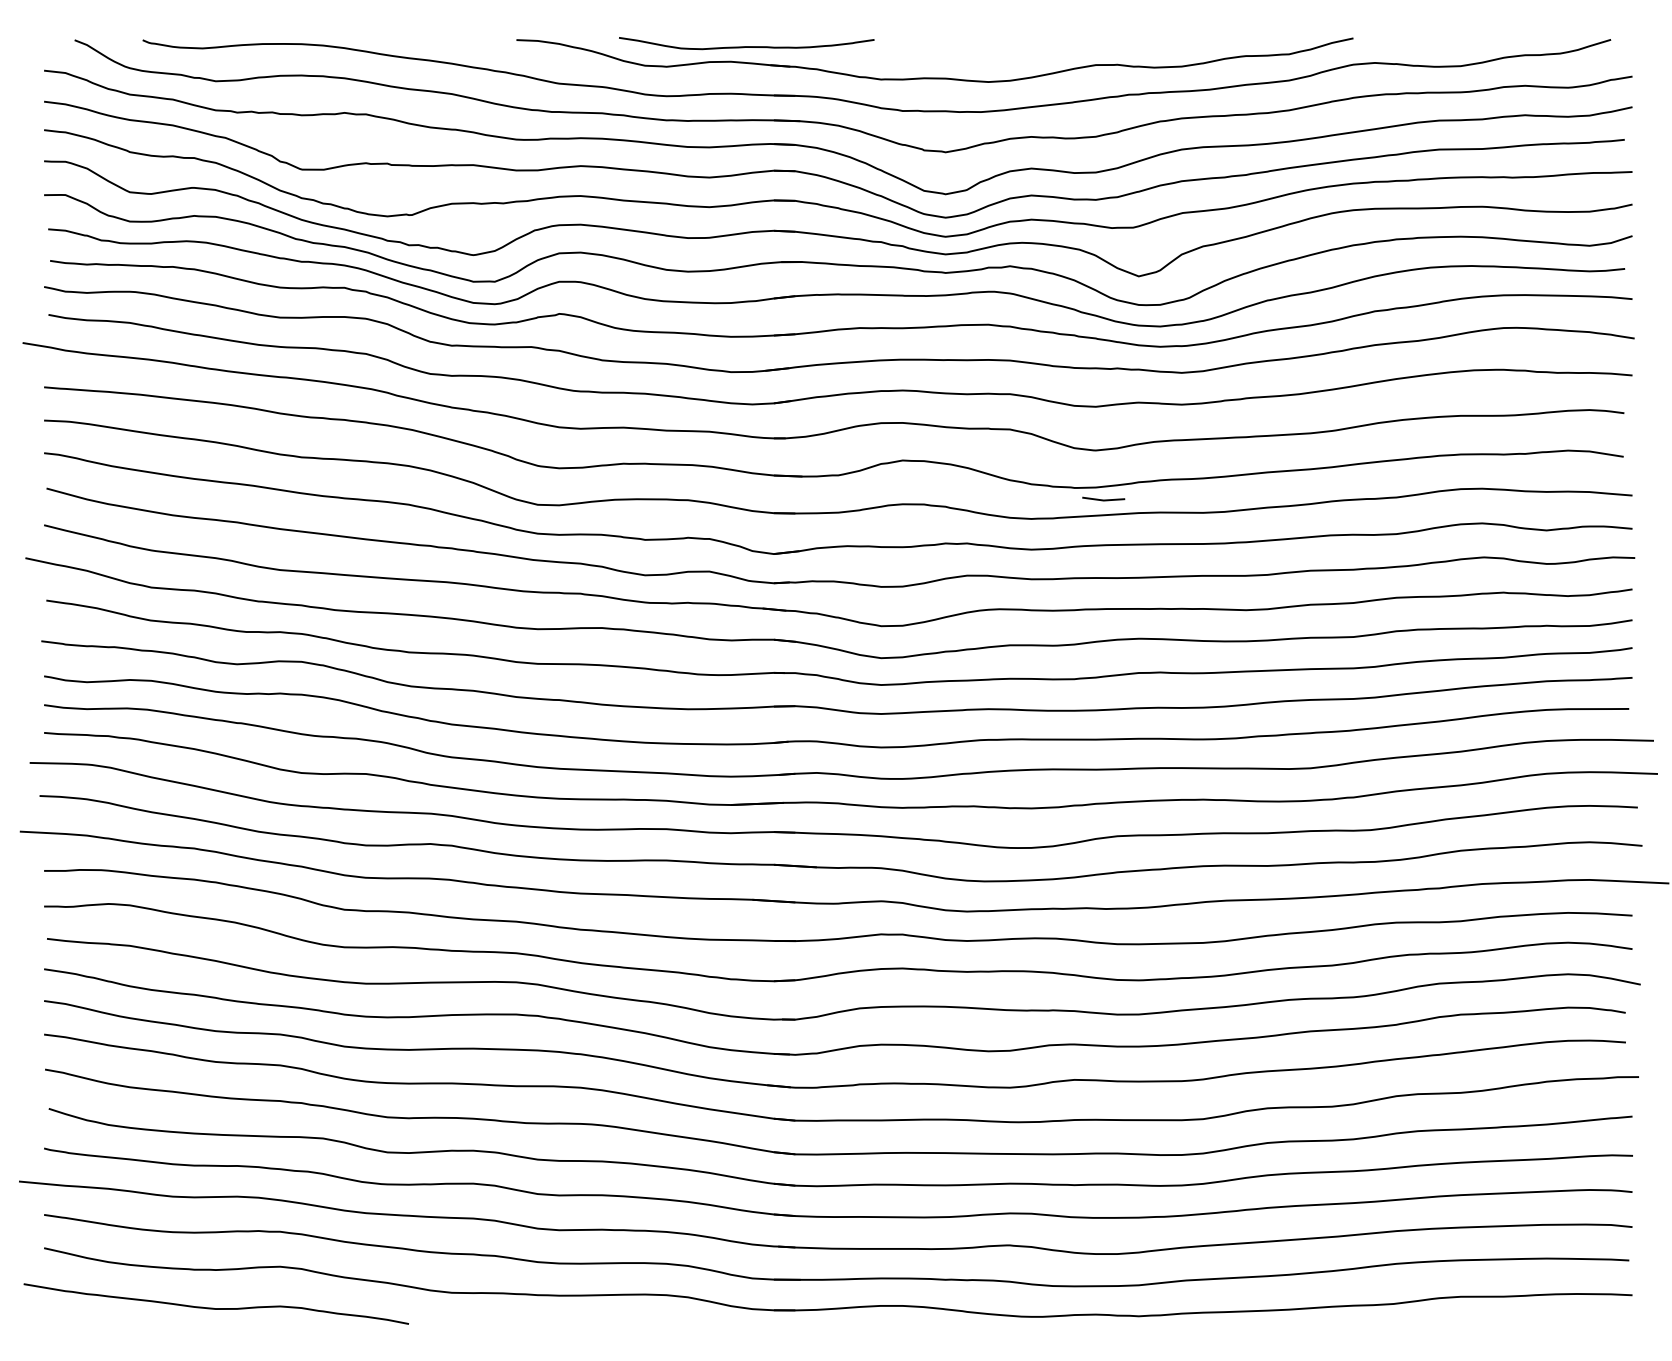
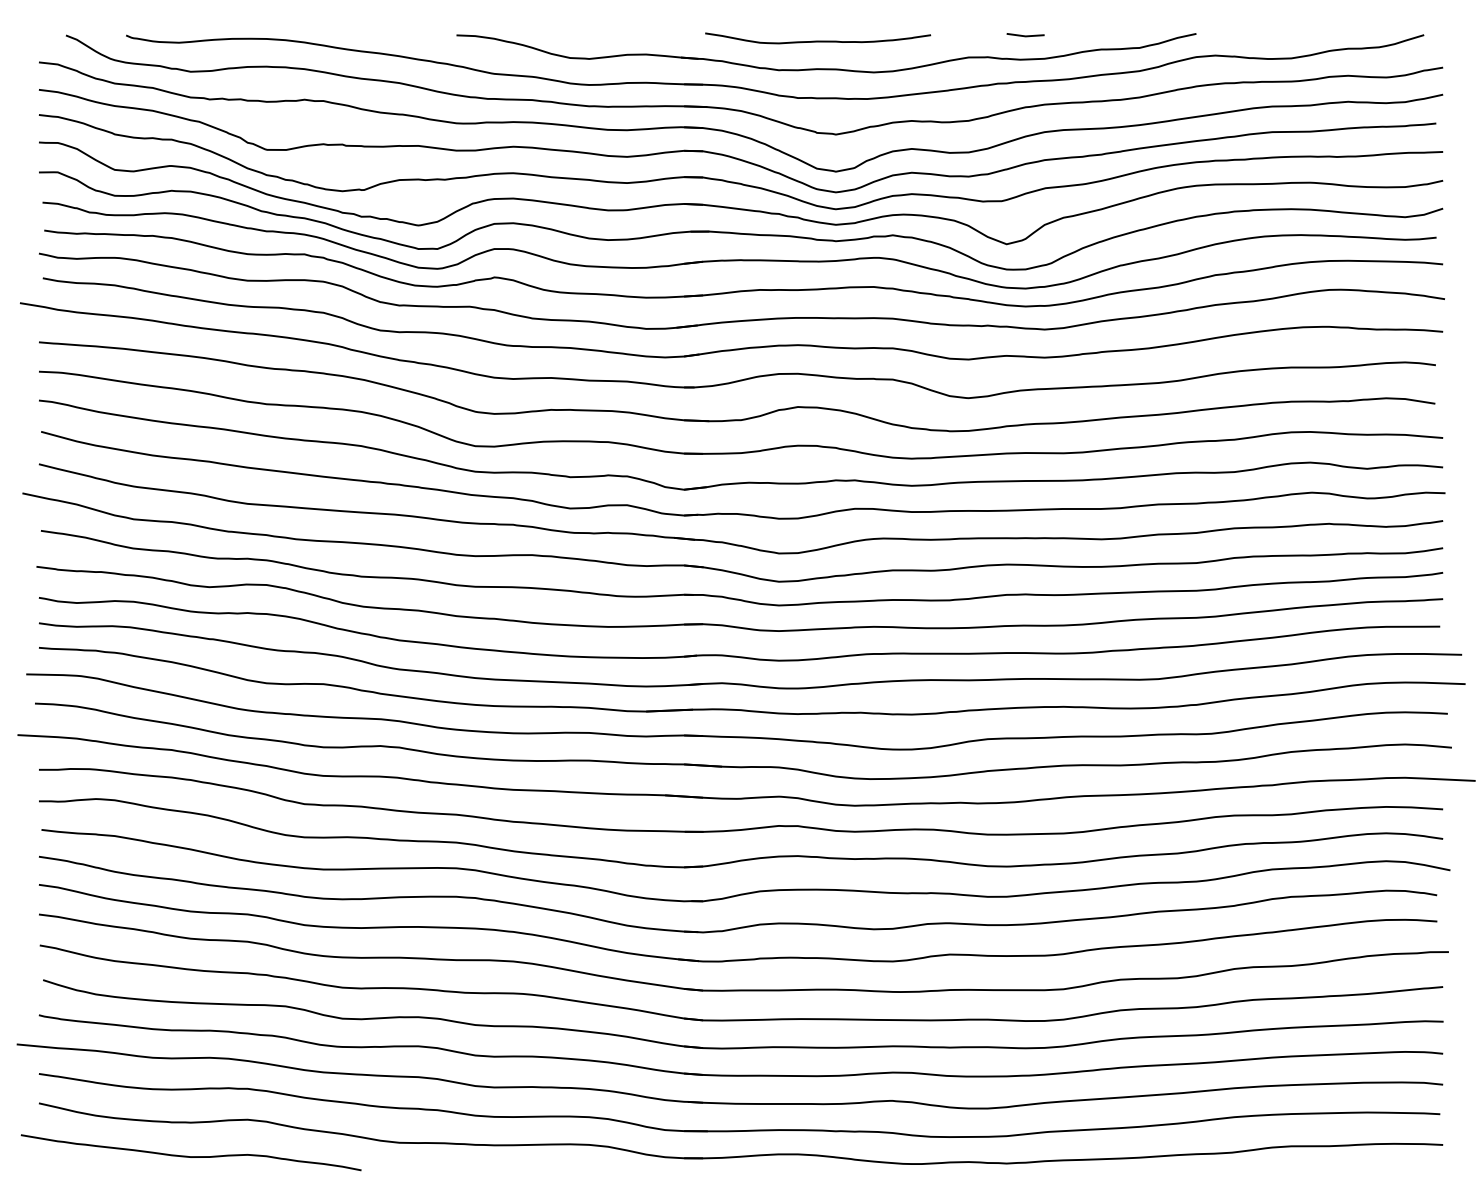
curve: (747, 45) -> (818, 40), moved
line: (1103, 499) -> (1025, 35), moved

